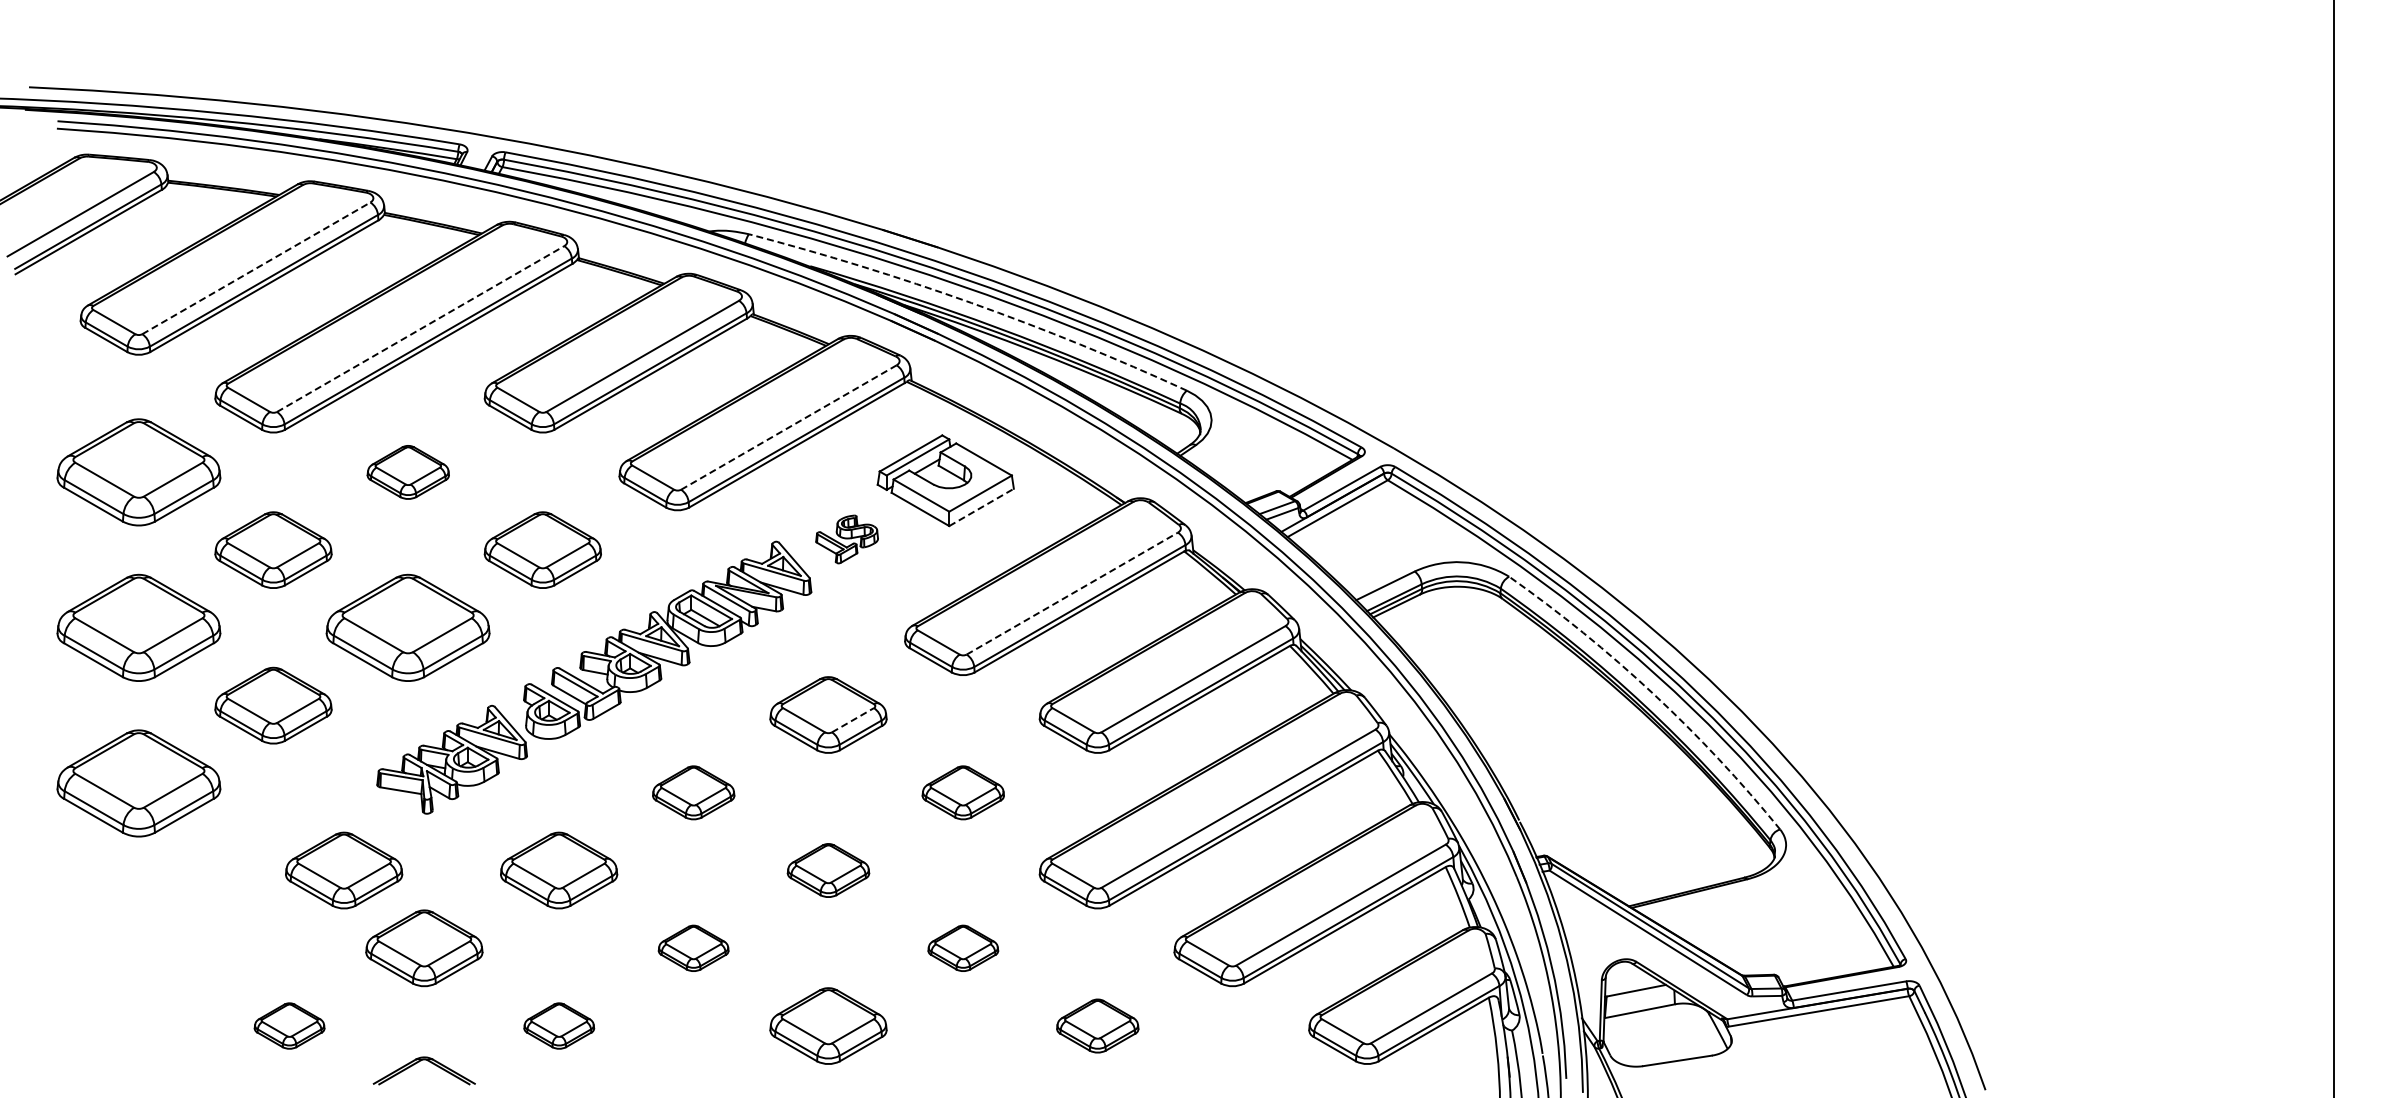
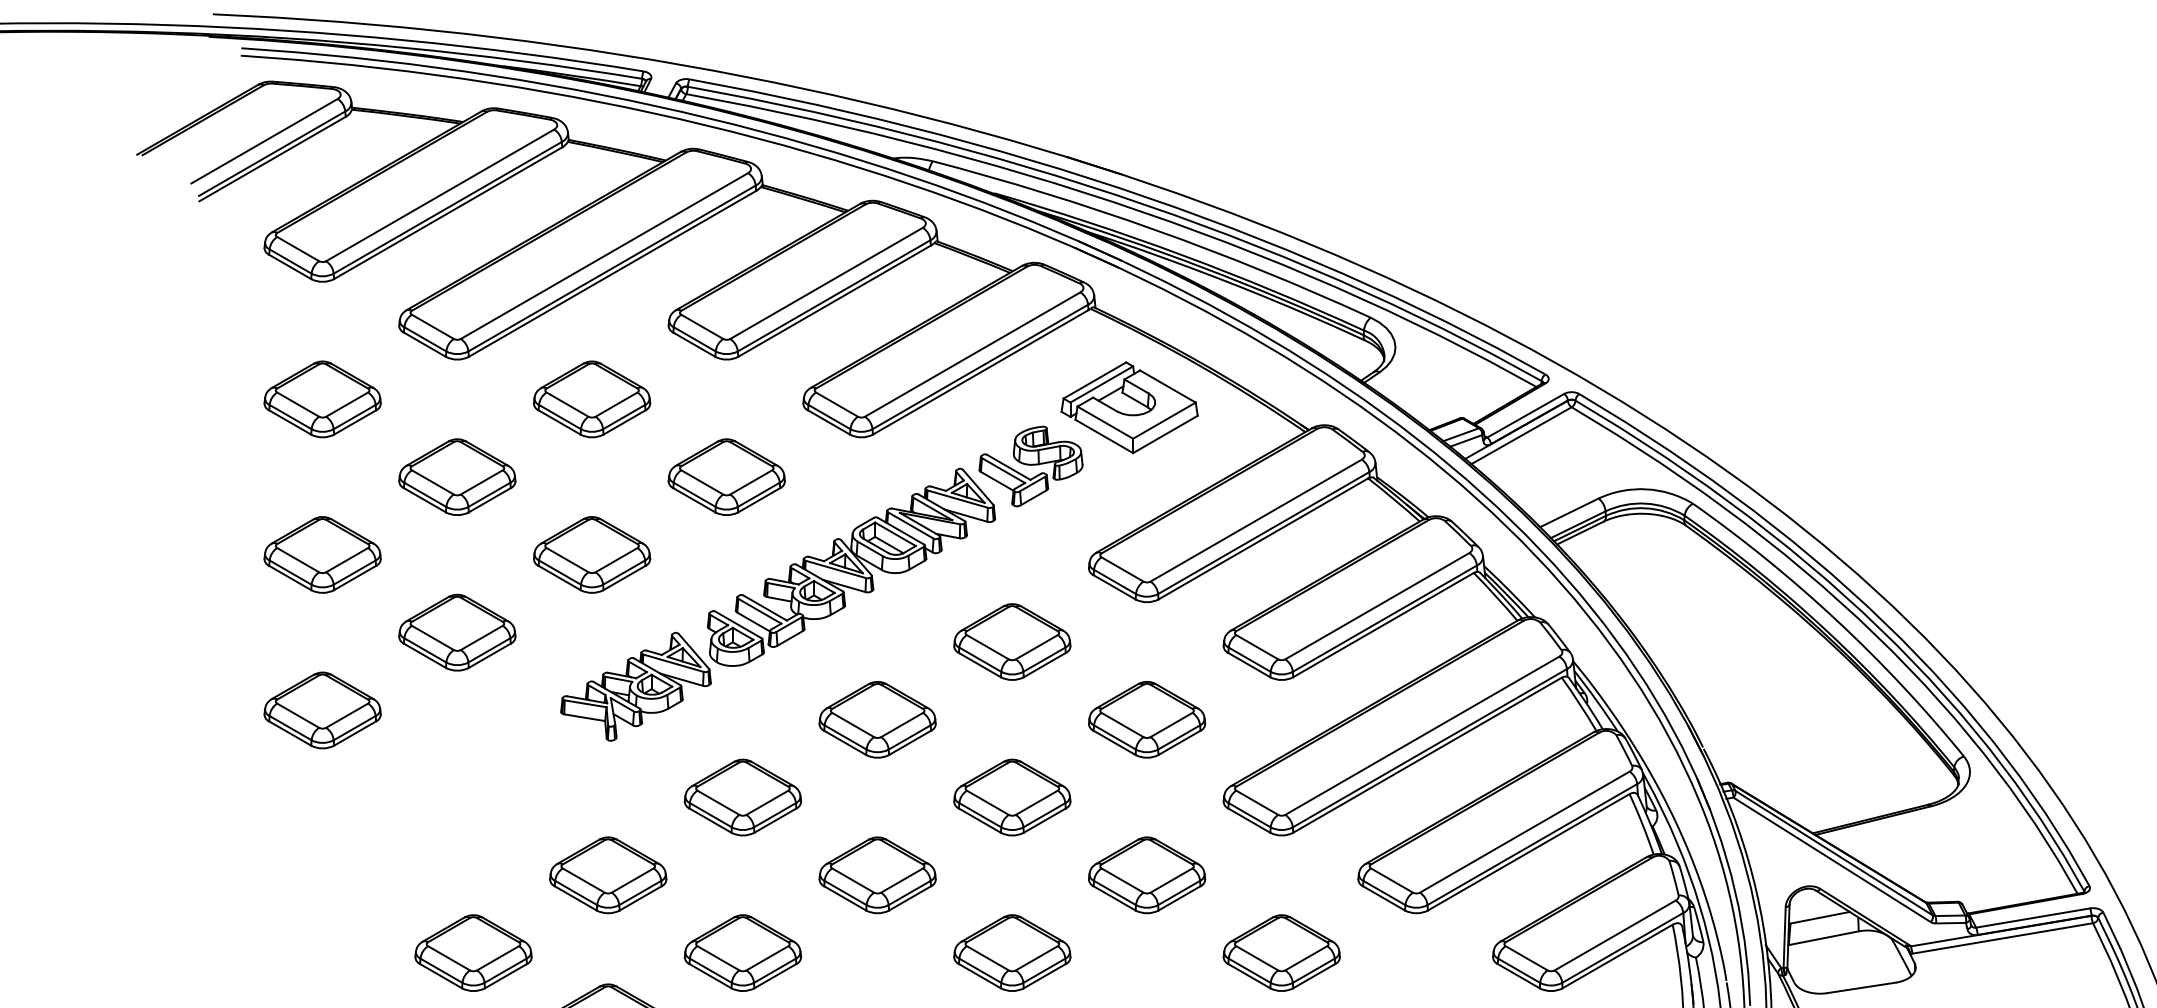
line: (256, 268) -> (440, 195), dashed -> solid
arc: (971, 302) -> (1155, 229), dashed -> solid
line: (420, 329) -> (604, 256), dashed -> solid
line: (789, 427) -> (973, 354), dashed -> solid
part: (138, 472) -> (322, 399), size x0.71
part: (408, 472) -> (592, 399), size x1.43
line: (982, 507) -> (1166, 434), dashed -> solid
part: (846, 539) -> (1030, 466), size x1.67
line: (1072, 593) -> (1256, 520), dashed -> solid
part: (138, 627) -> (322, 554), size x0.71
part: (408, 627) -> (592, 554), size x0.71
arc: (1653, 693) -> (1837, 620), dashed -> solid
line: (853, 720) -> (1037, 647), dashed -> solid
part: (138, 783) -> (322, 710), size x0.71
part: (693, 792) -> (877, 719), size x1.43
part: (963, 792) -> (1147, 719), size x1.43
part: (344, 870) -> (528, 797), removed
part: (828, 870) -> (1012, 797), size x1.43
part: (693, 948) -> (877, 875), size x1.67
part: (963, 948) -> (1147, 875), size x1.67
part: (289, 1025) -> (473, 952), size x1.67
part: (559, 1025) -> (743, 952), size x1.67
part: (1097, 1025) -> (1281, 952), size x1.43

